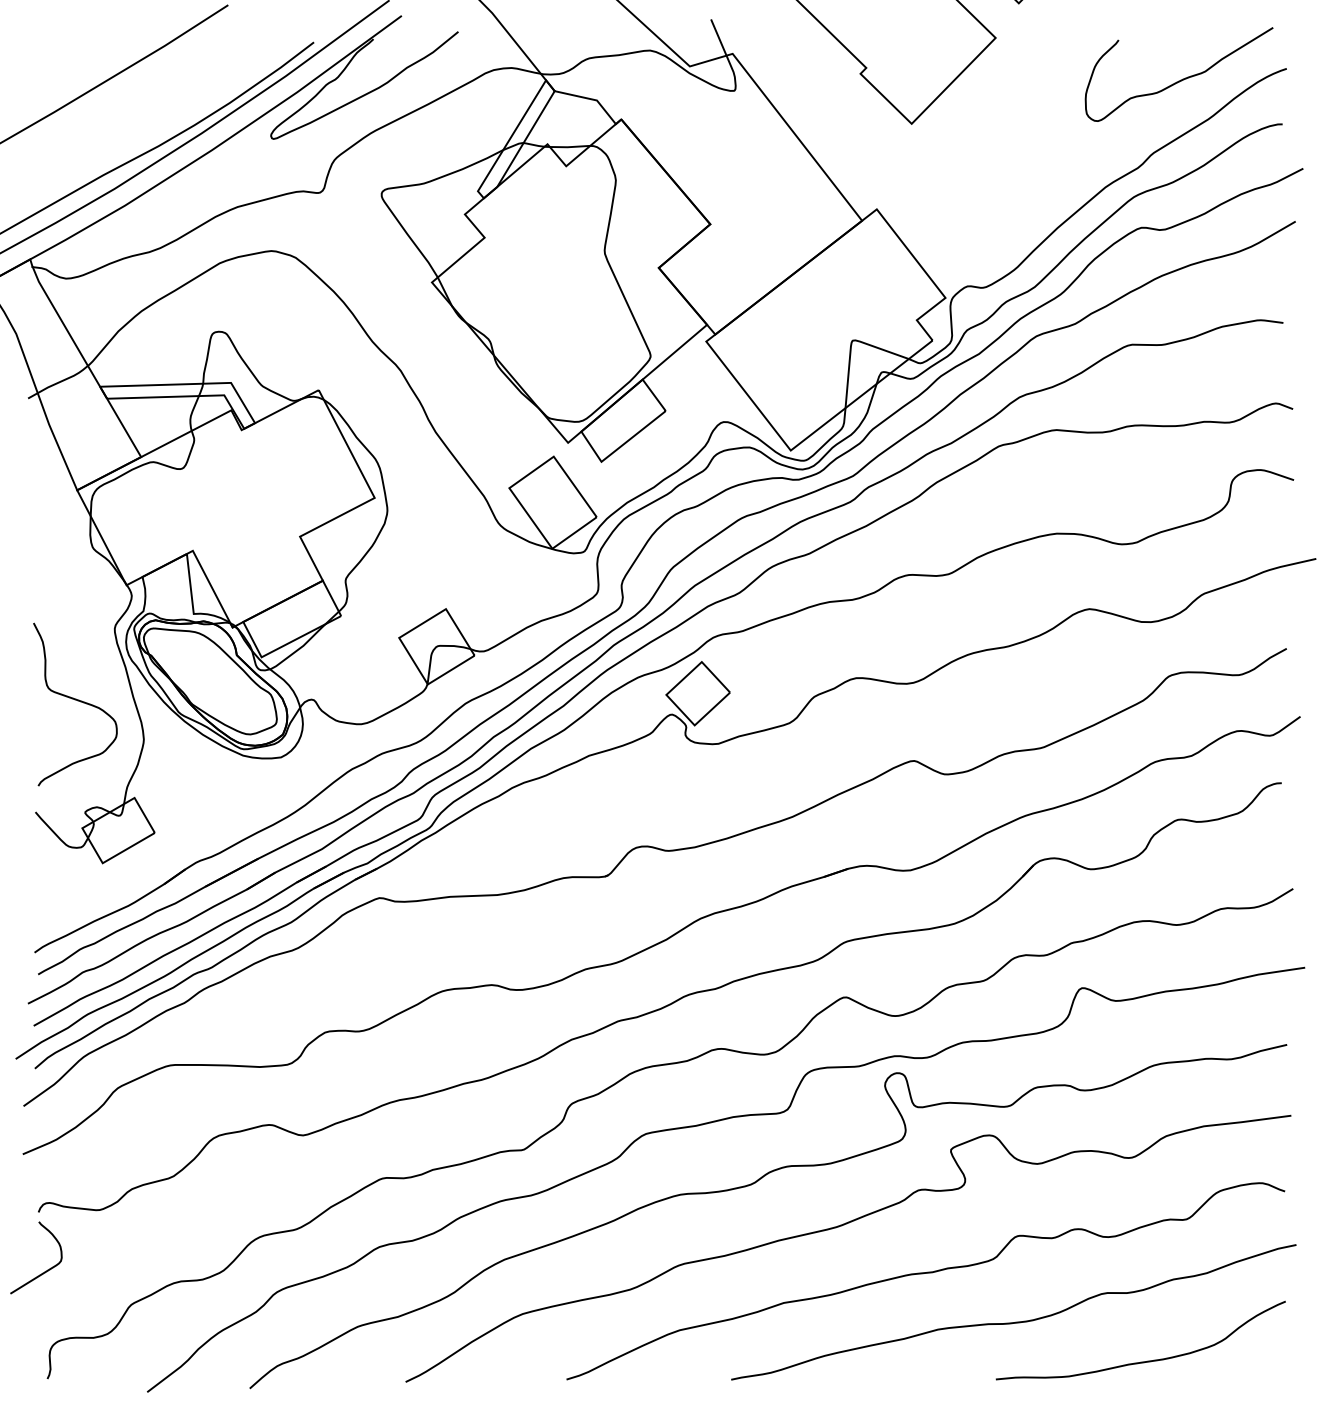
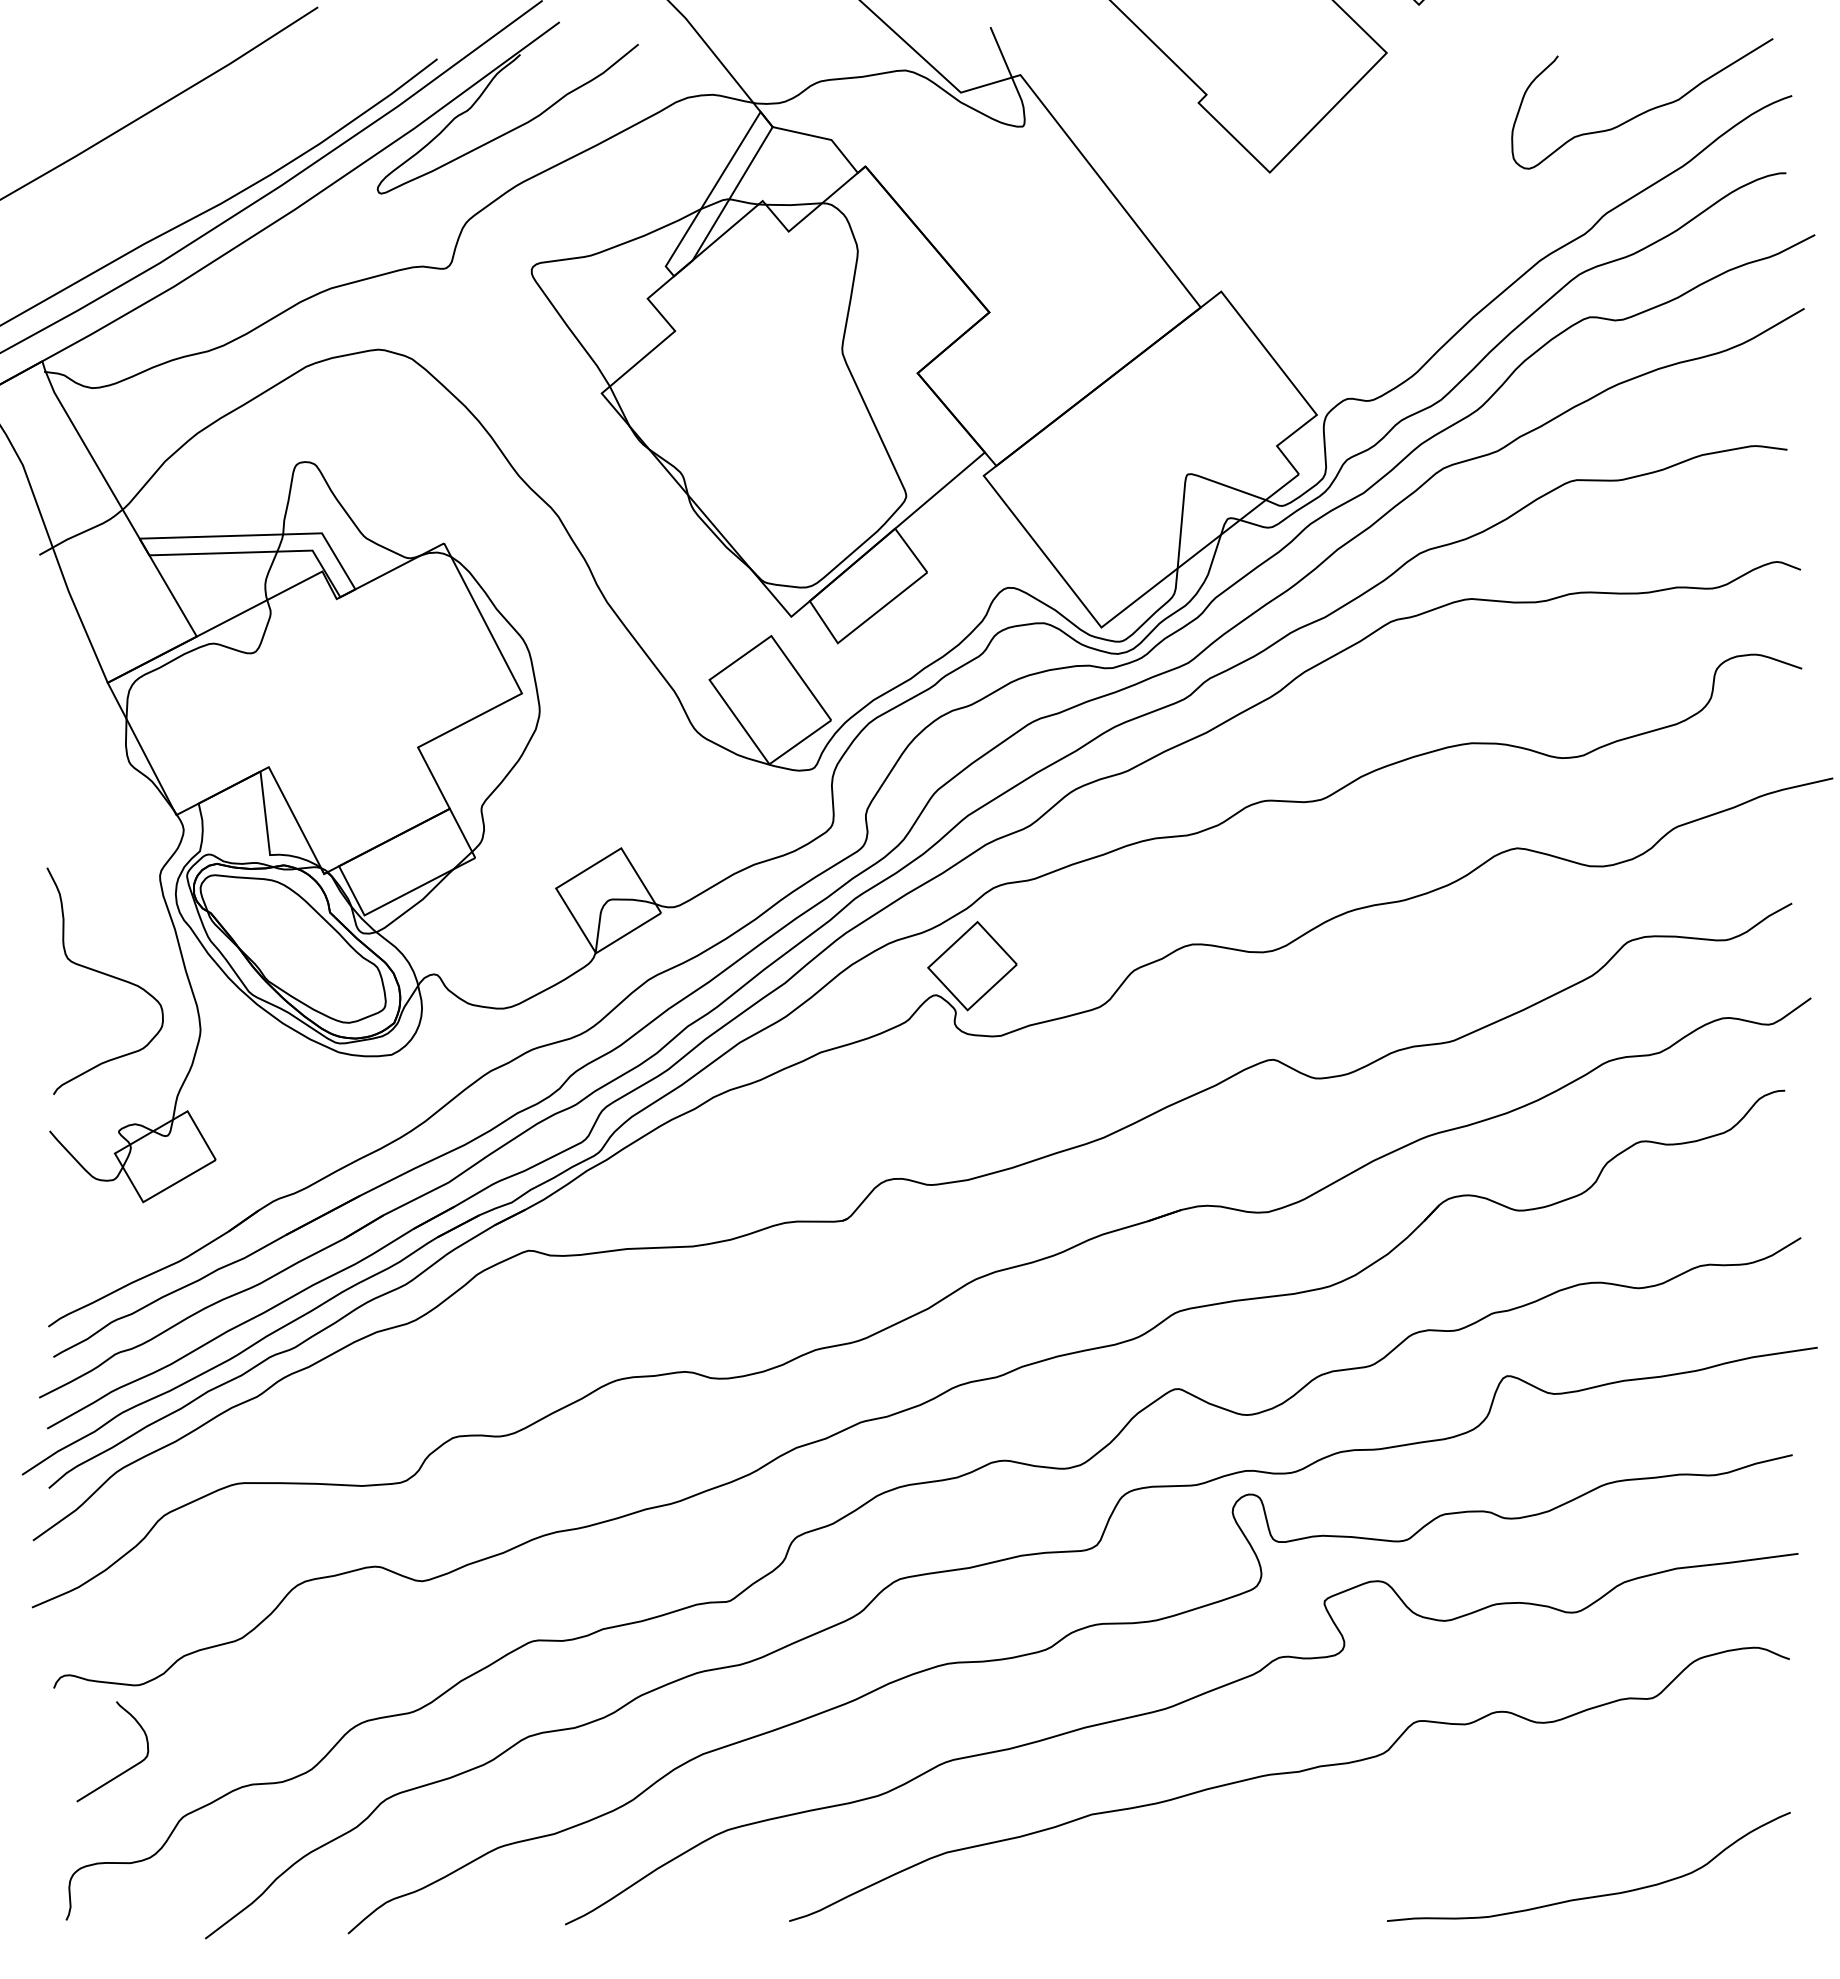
curve: (46, 1270) -> (126, 1769), moved
curve: (1013, 1322) -> (1411, 1841), removed

